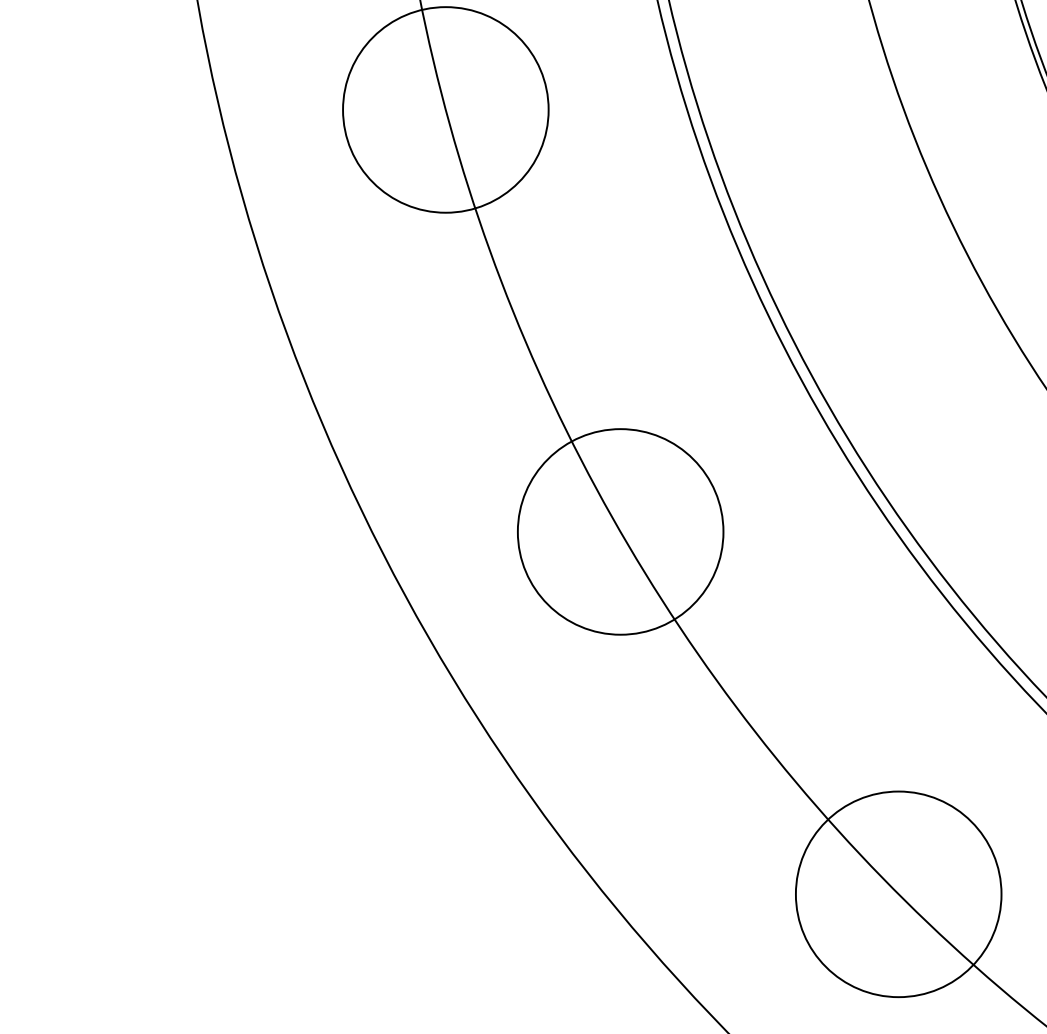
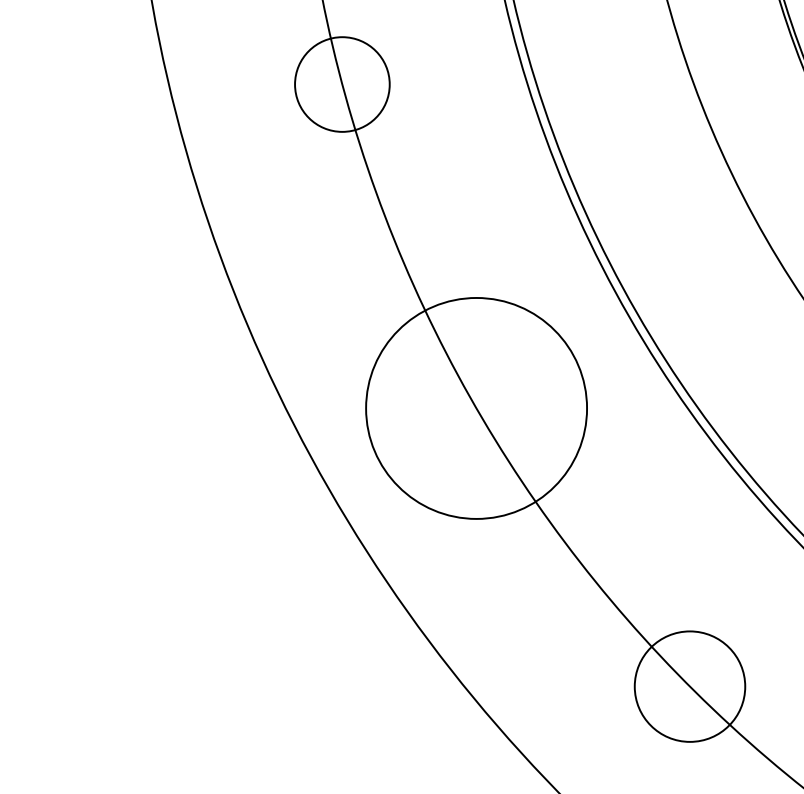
circle: (445, 109) -> (342, 84), size x0.6
circle: (620, 531) -> (476, 408), size x1.4
circle: (898, 894) -> (689, 686), size x0.7

